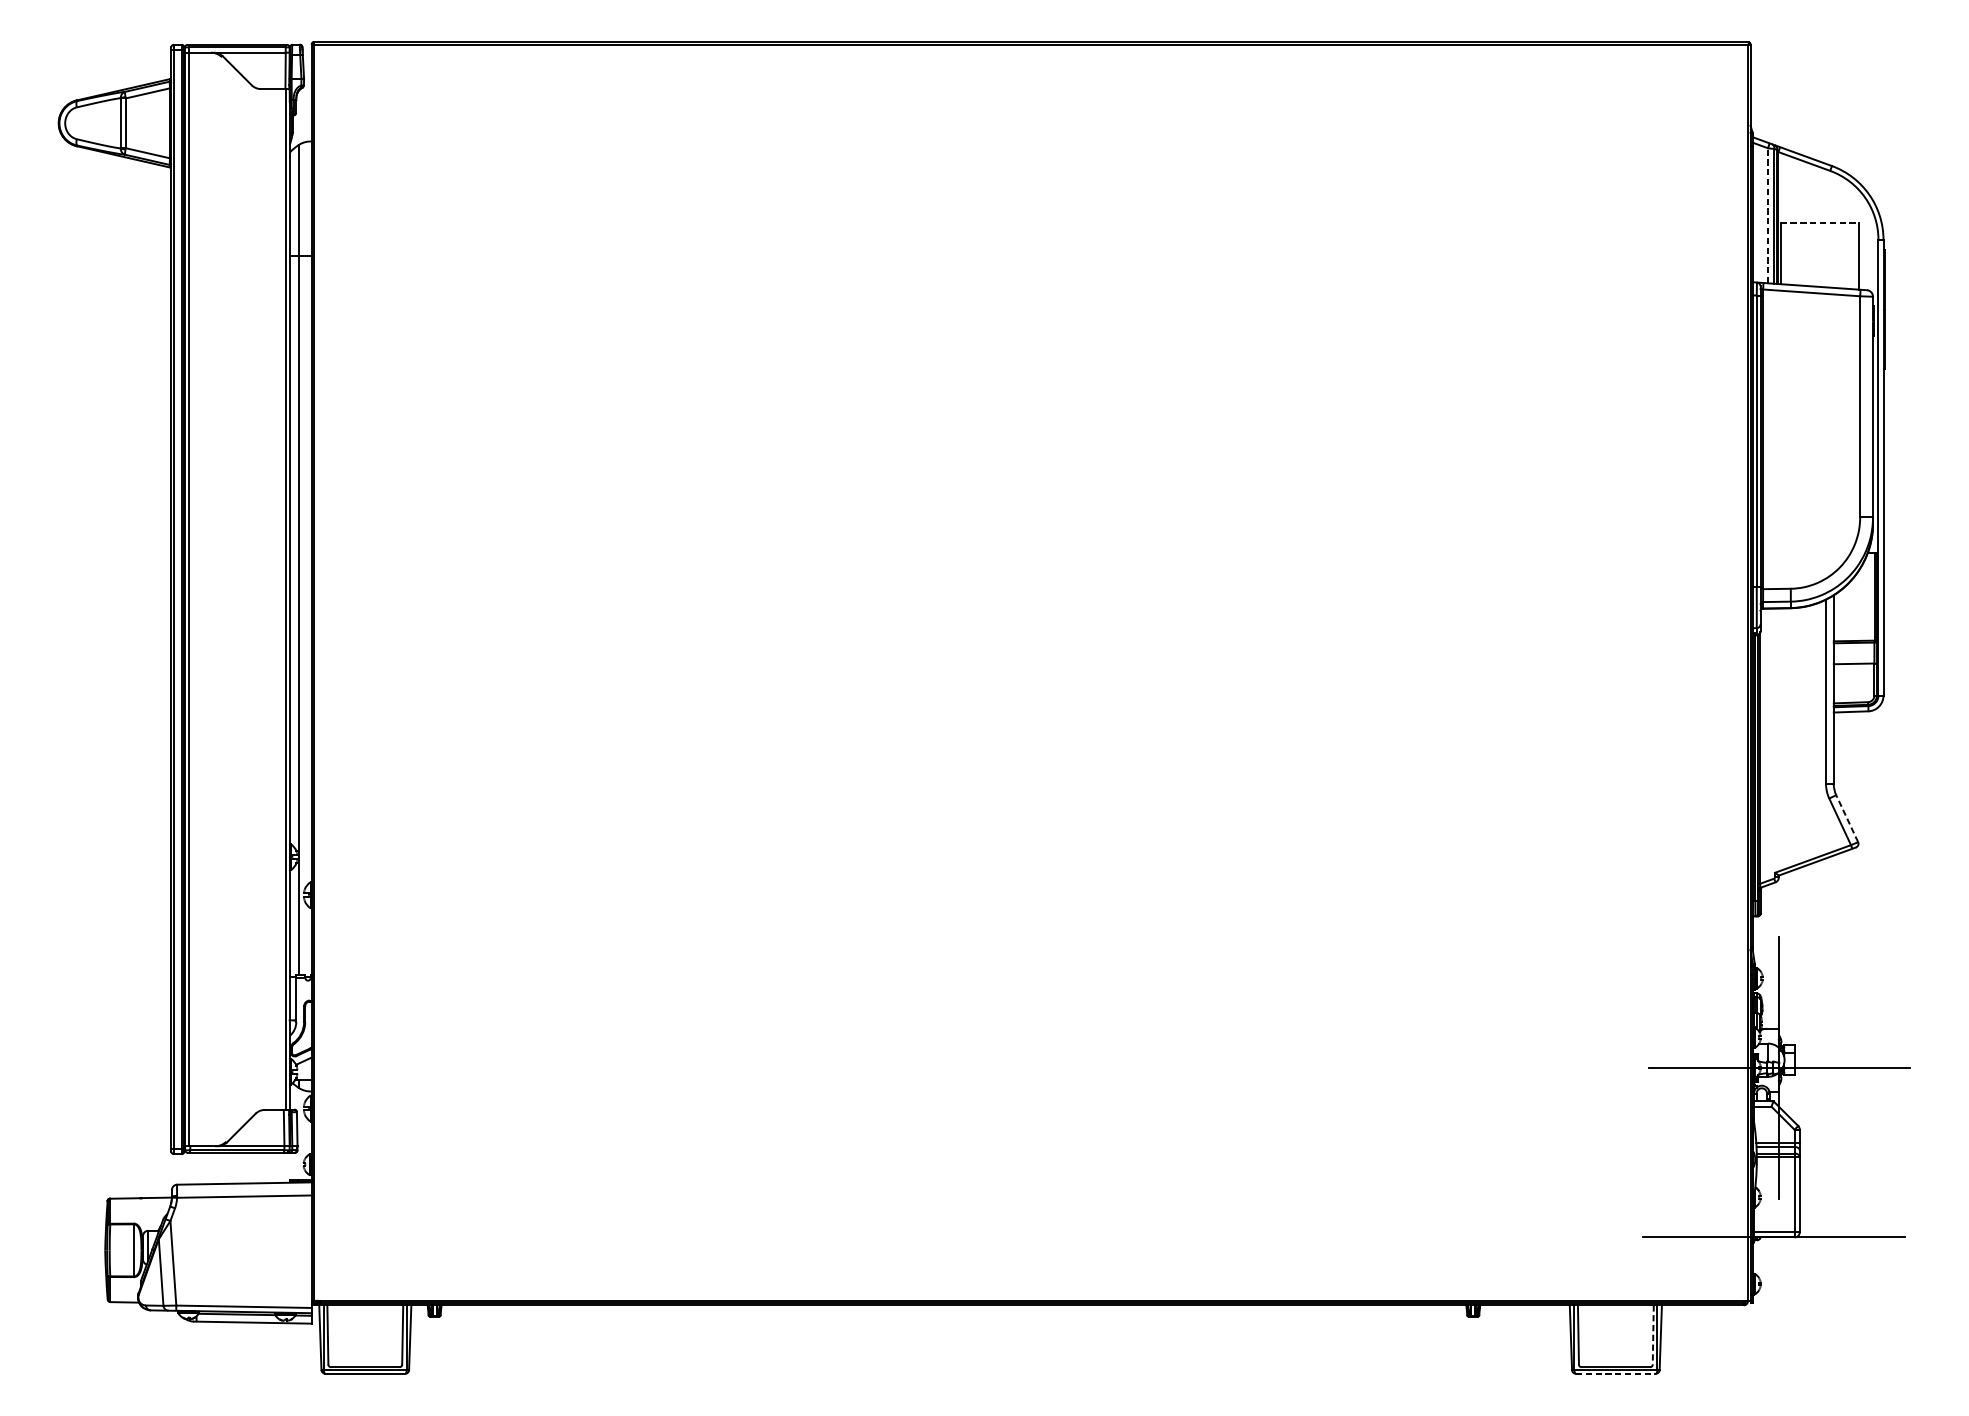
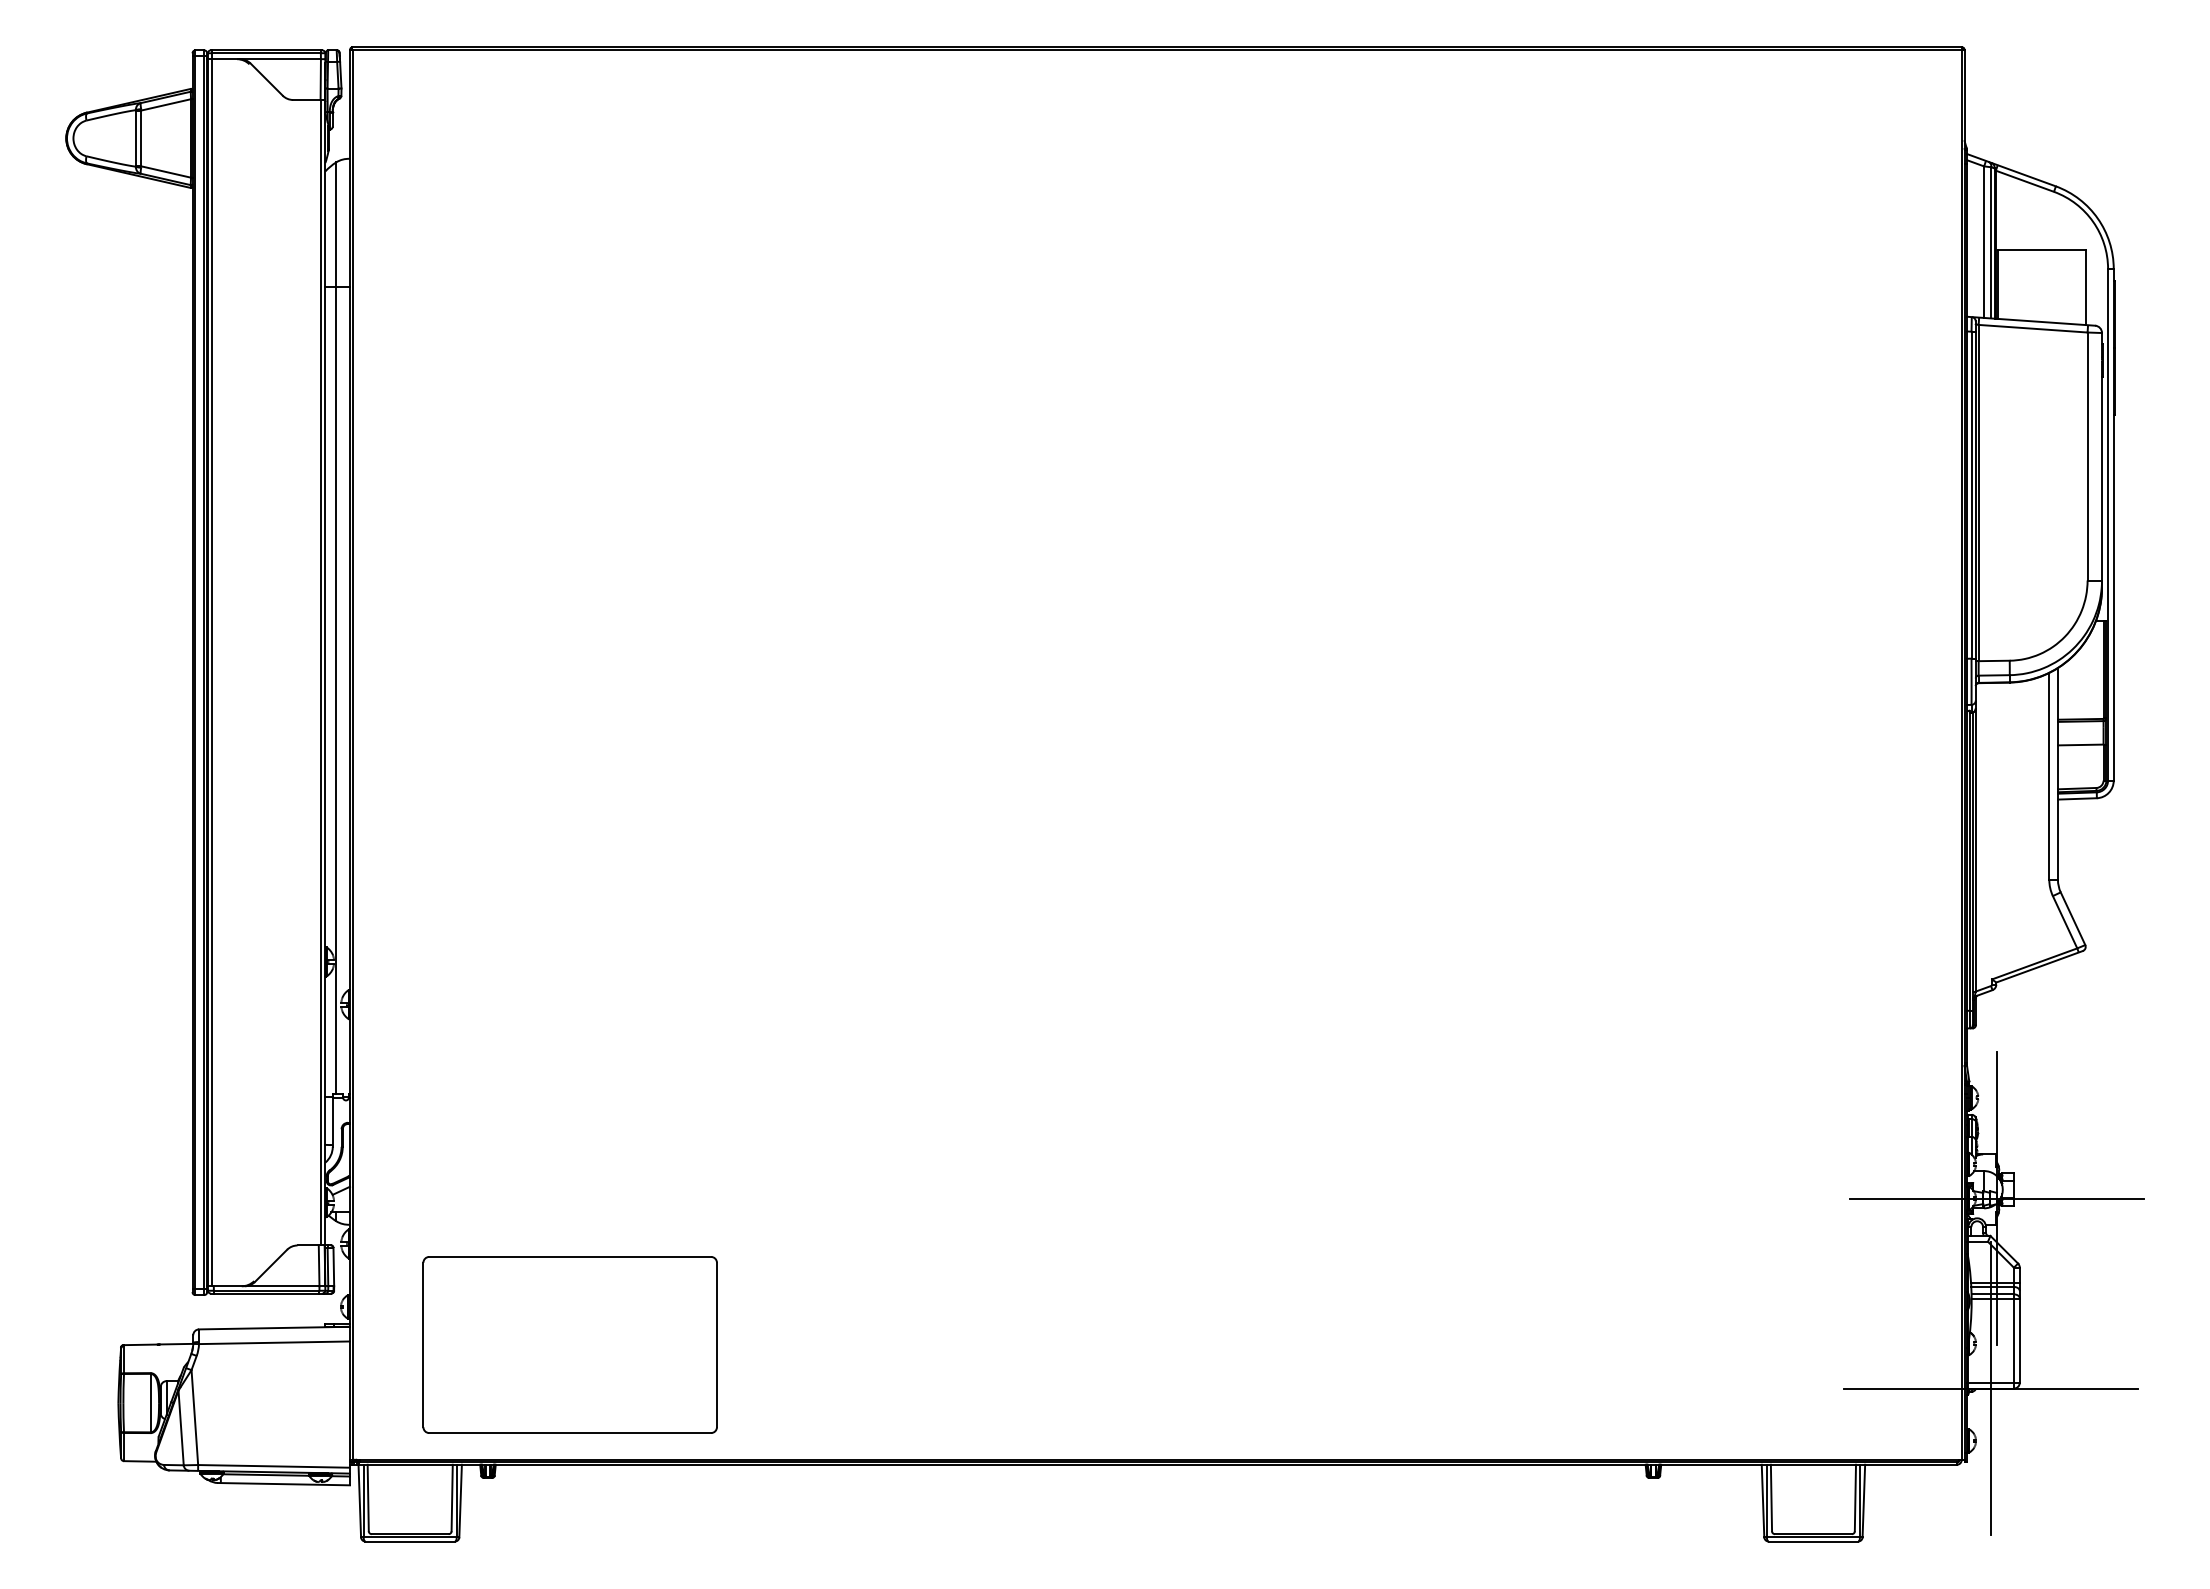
line: (1768, 216) -> (1984, 242), dashed -> solid
line: (1820, 223) -> (2042, 250), dashed -> solid
line: (1846, 818) -> (2072, 918), dashed -> solid
part: (507, 1198) -> (569, 1344), added
line: (1774, 1237) -> (1991, 1388), added
line: (1653, 1335) -> (1855, 1498), dashed -> solid
line: (1615, 1373) -> (1813, 1541), dashed -> solid

